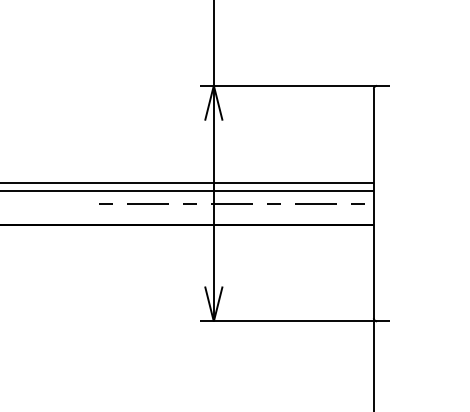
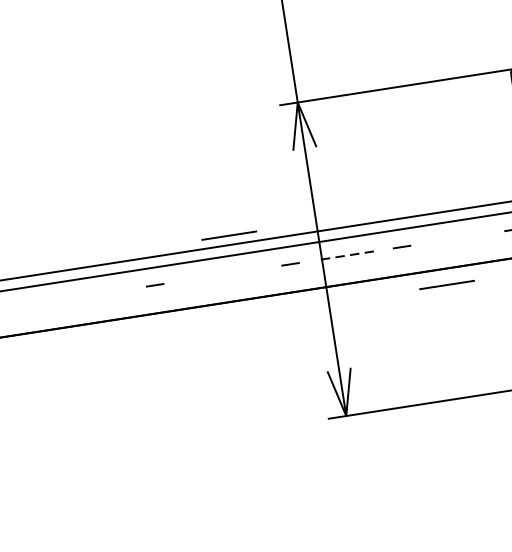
line: (105, 203) -> (154, 285), moved
line: (147, 203) -> (228, 235), moved
line: (232, 203) -> (346, 255), solid -> dashed
line: (315, 203) -> (446, 284), moved

